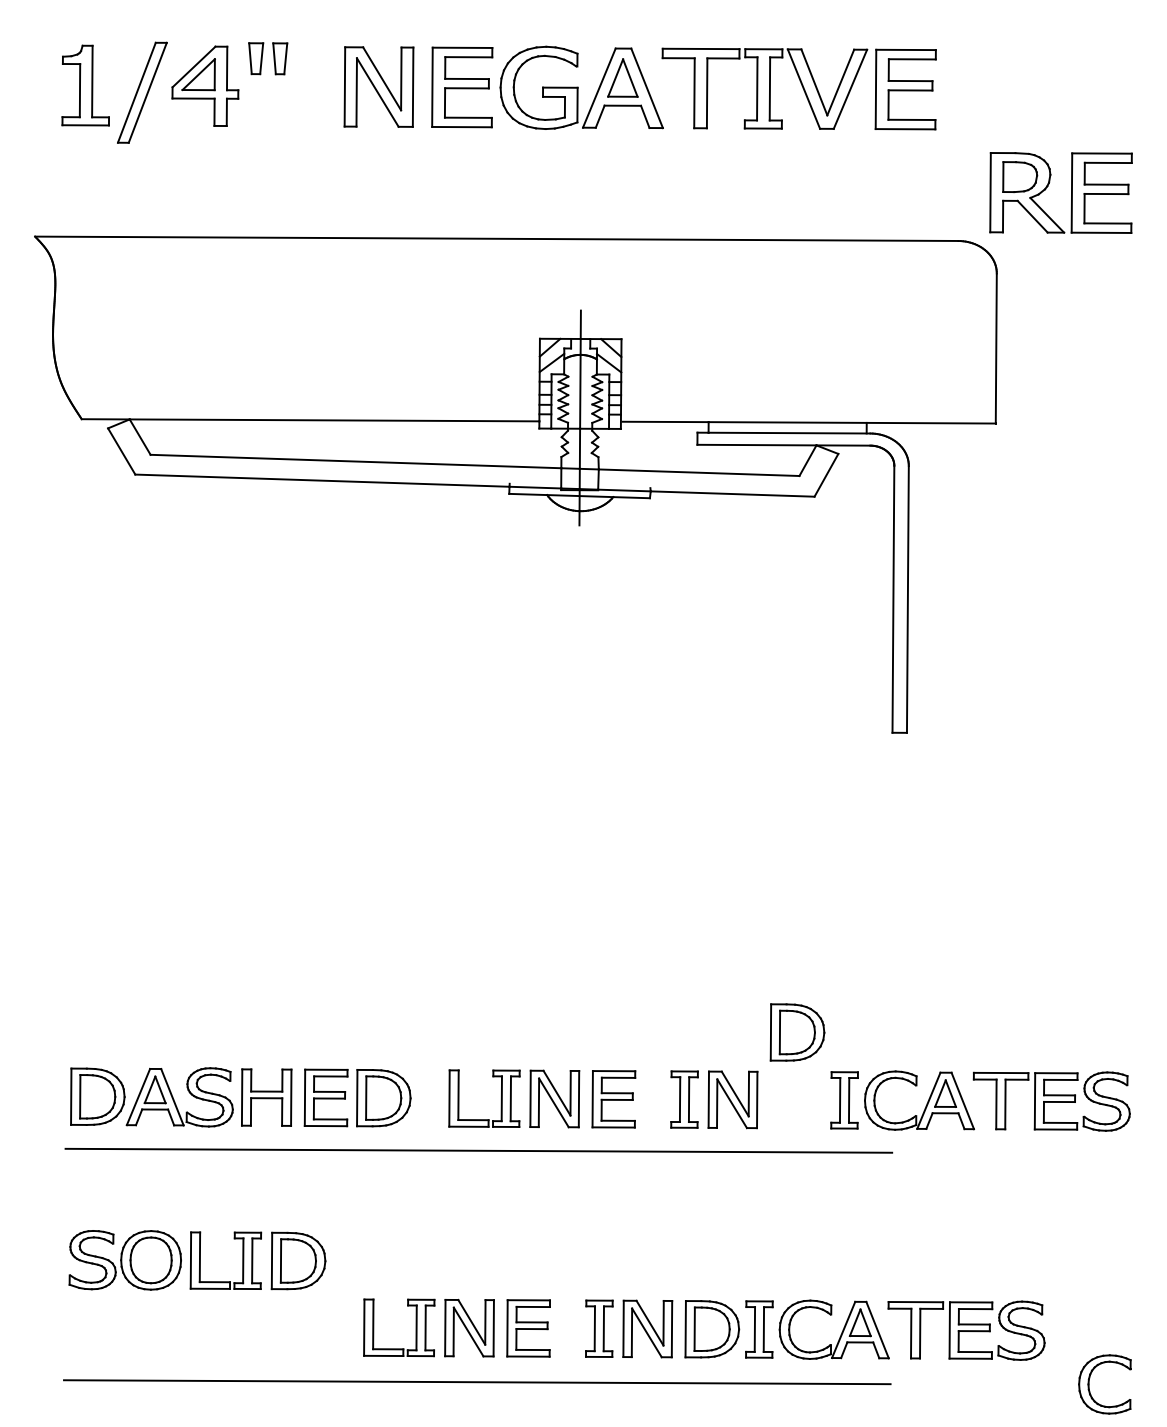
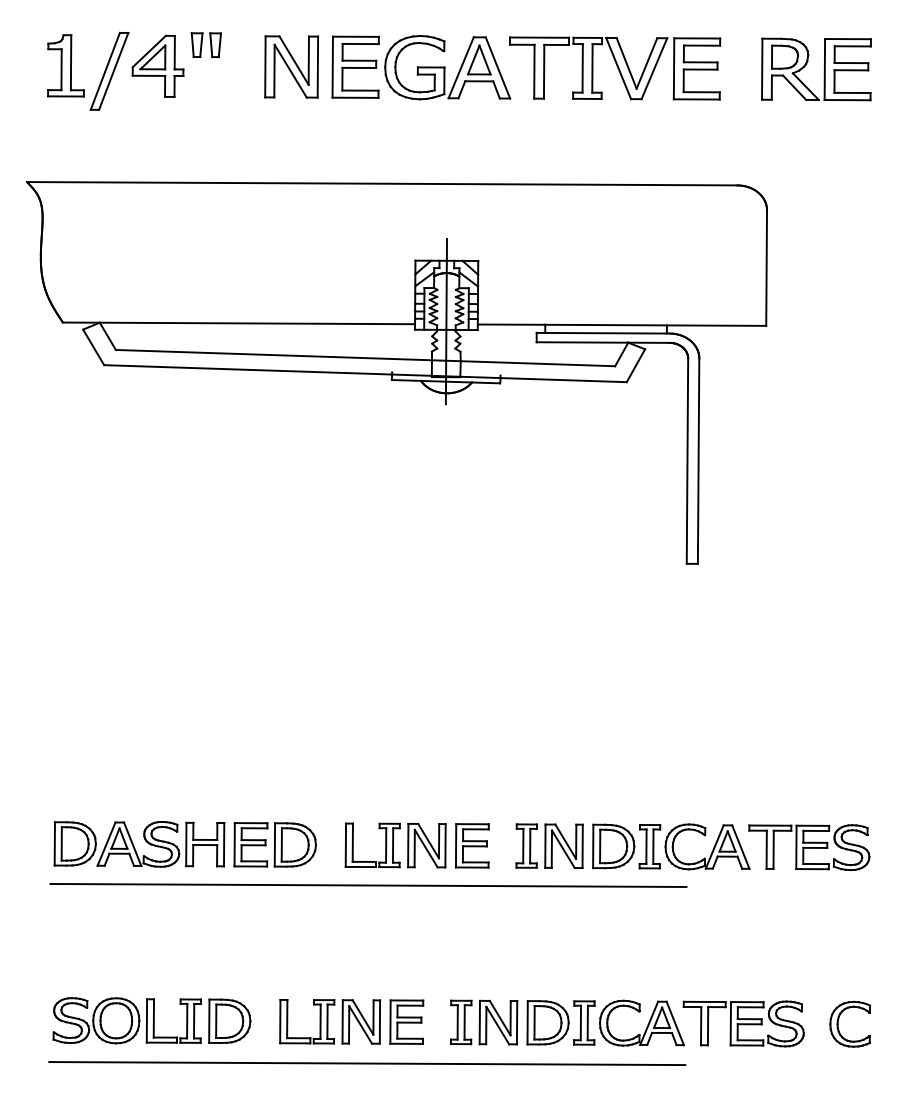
part: (1070, 196) -> (823, 72), moved
part: (797, 1032) -> (613, 846), moved
part: (196, 1259) -> (151, 1020), moved
part: (1090, 1378) -> (839, 1019), moved

